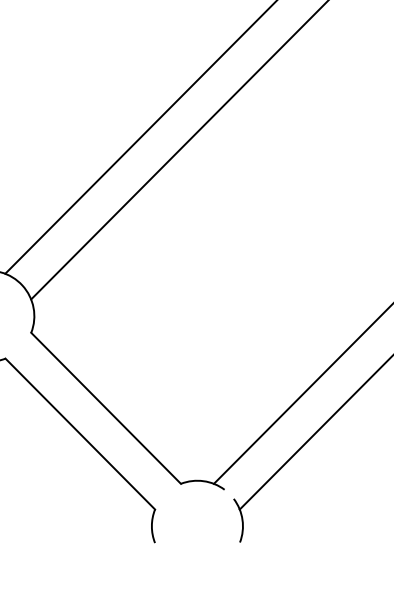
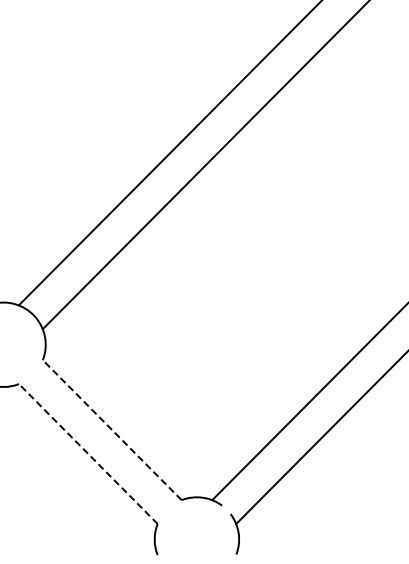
line: (106, 408) -> (112, 430), solid -> dashed
line: (79, 433) -> (87, 453), solid -> dashed

